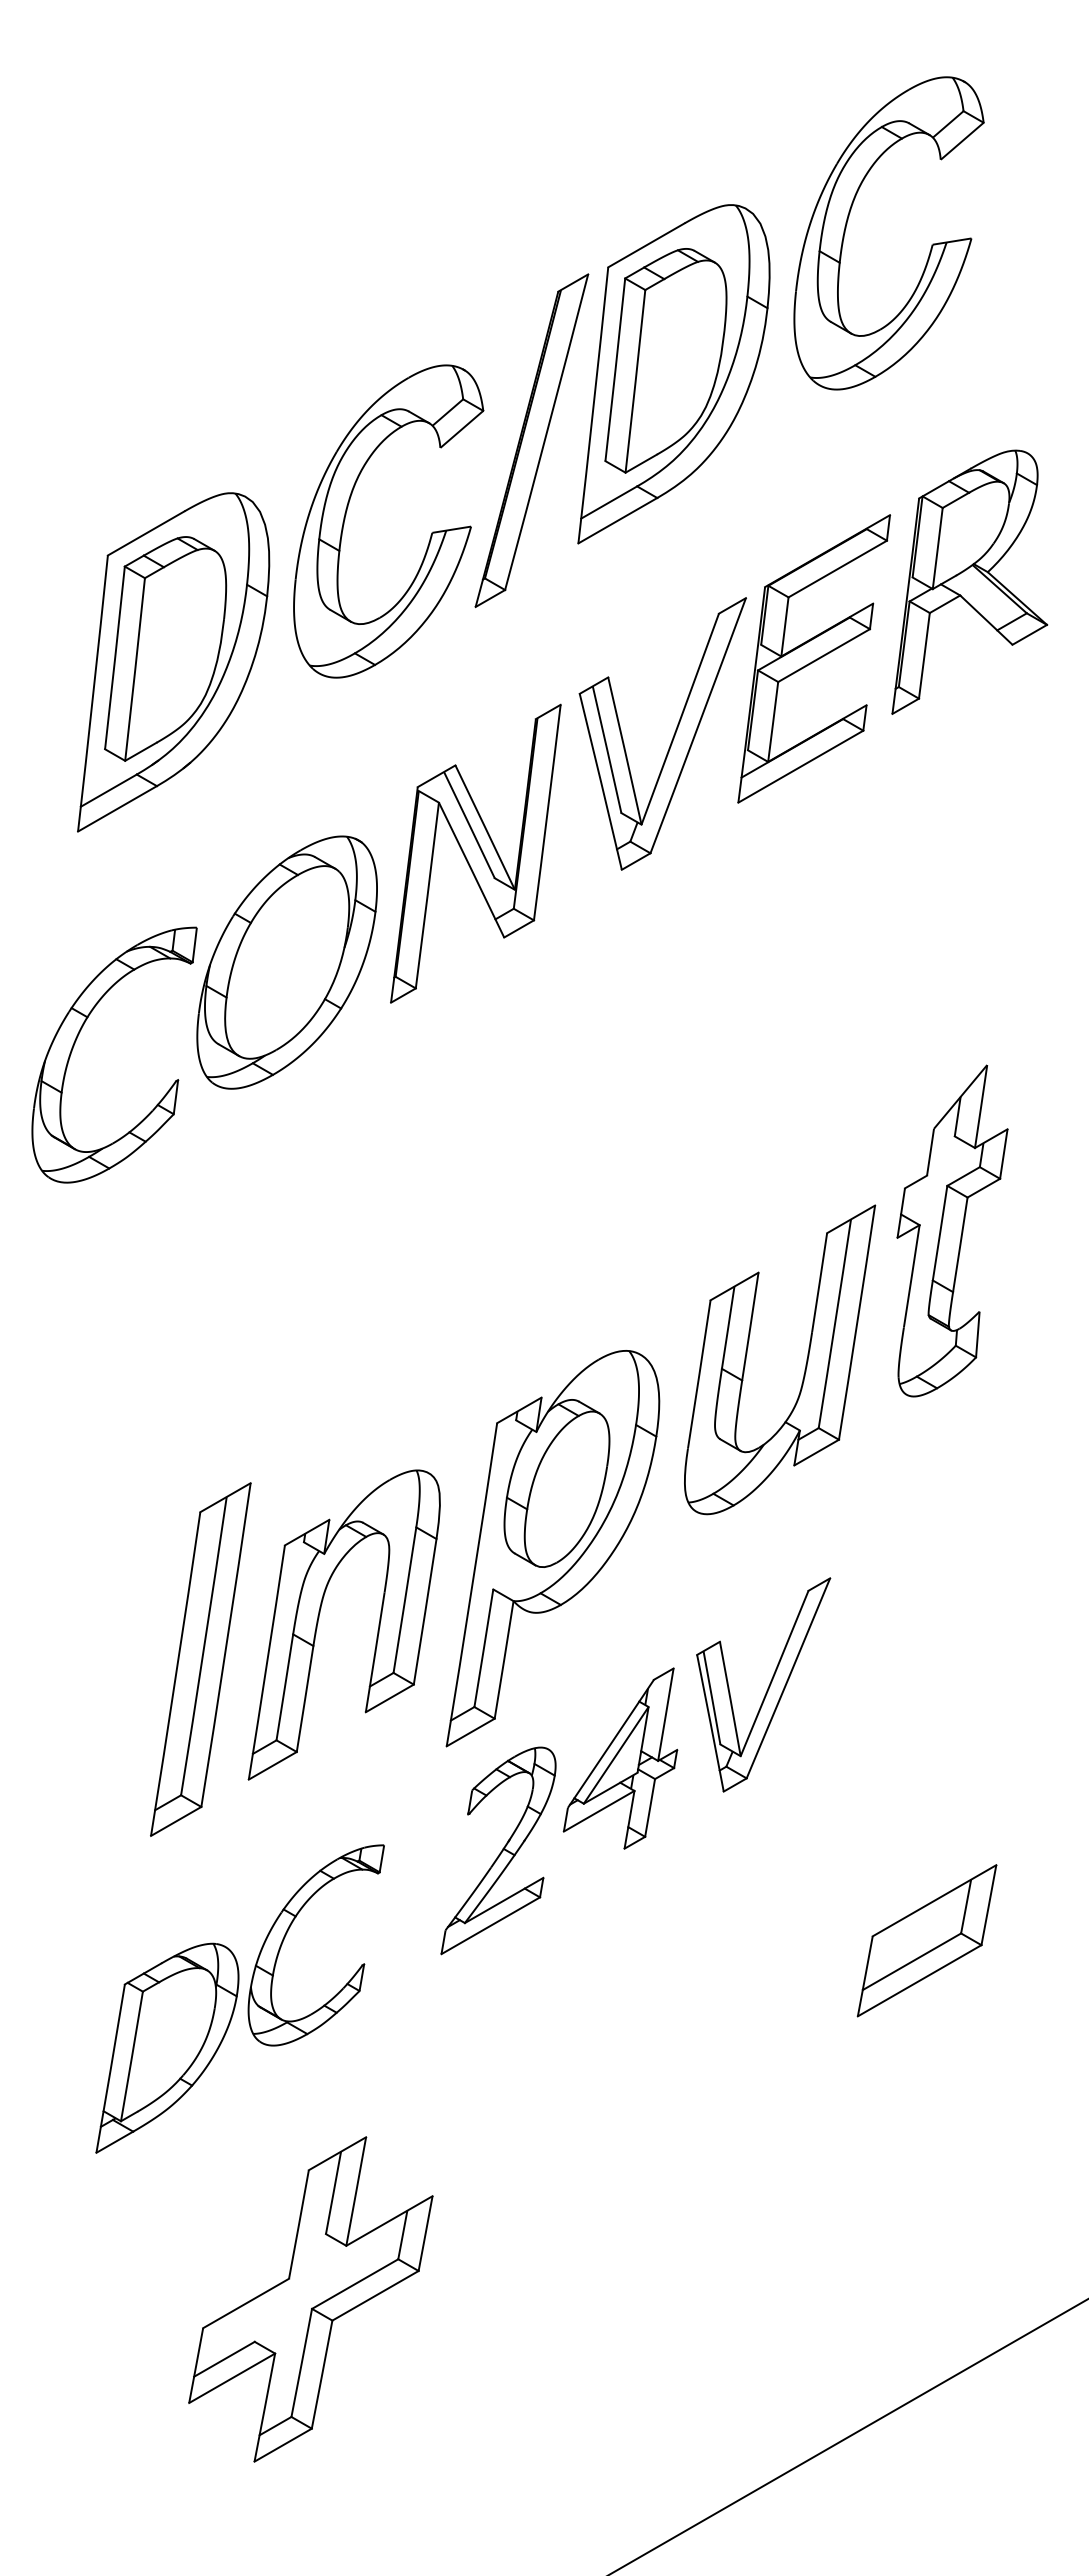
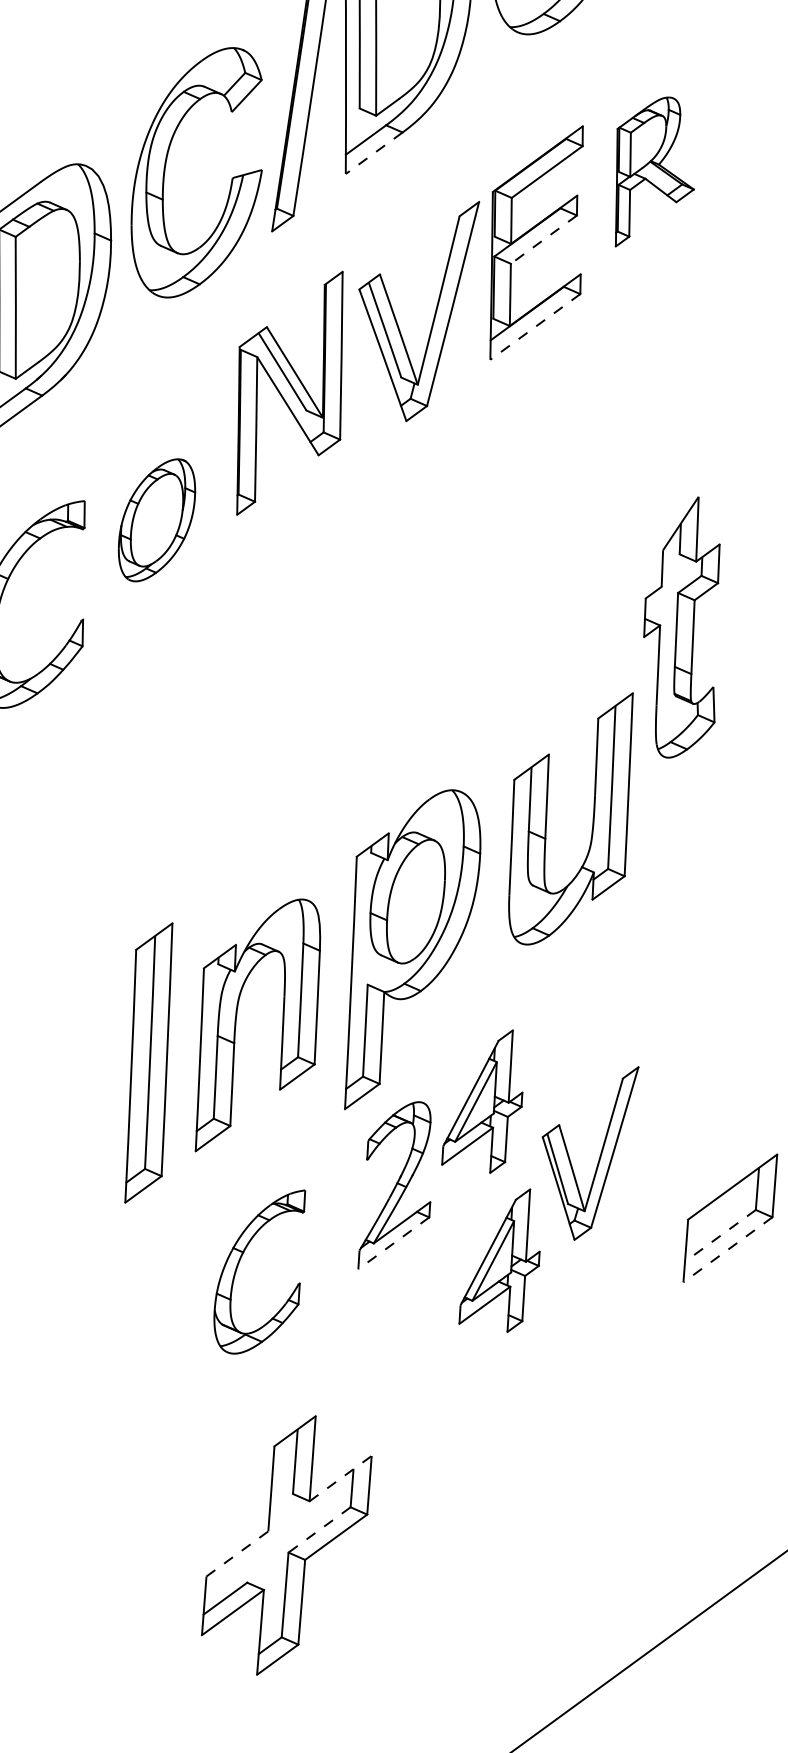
line: (617, 520) -> (373, 153), solid -> dashed
part: (969, 581) -> (649, 170), size x0.7
line: (824, 655) -> (544, 239), solid -> dashed
line: (800, 766) -> (535, 326), solid -> dashed
part: (475, 853) -> (289, 393), moved
part: (286, 962) -> (156, 520), size x0.6
part: (952, 1230) -> (685, 626), moved
part: (805, 1364) -> (592, 821), moved
part: (763, 1684) -> (596, 1154), moved
line: (490, 1925) -> (393, 1243), solid -> dashed
line: (911, 1961) -> (720, 1235), solid -> dashed
part: (620, 1965) -> (496, 1263), added
line: (919, 1981) -> (727, 1250), solid -> dashed
part: (167, 2047) -> (155, 1363), removed
line: (389, 2221) -> (340, 1478), solid -> dashed
line: (355, 2284) -> (319, 1530), solid -> dashed
line: (246, 2303) -> (237, 1553), solid -> dashed

